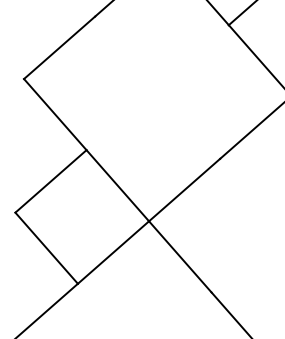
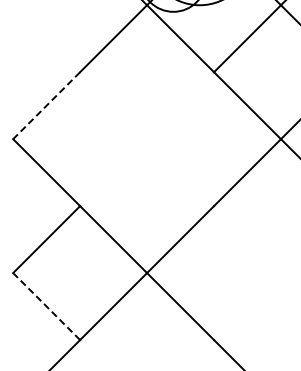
line: (59, 48) -> (46, 106), solid -> dashed
line: (46, 248) -> (46, 306), solid -> dashed

